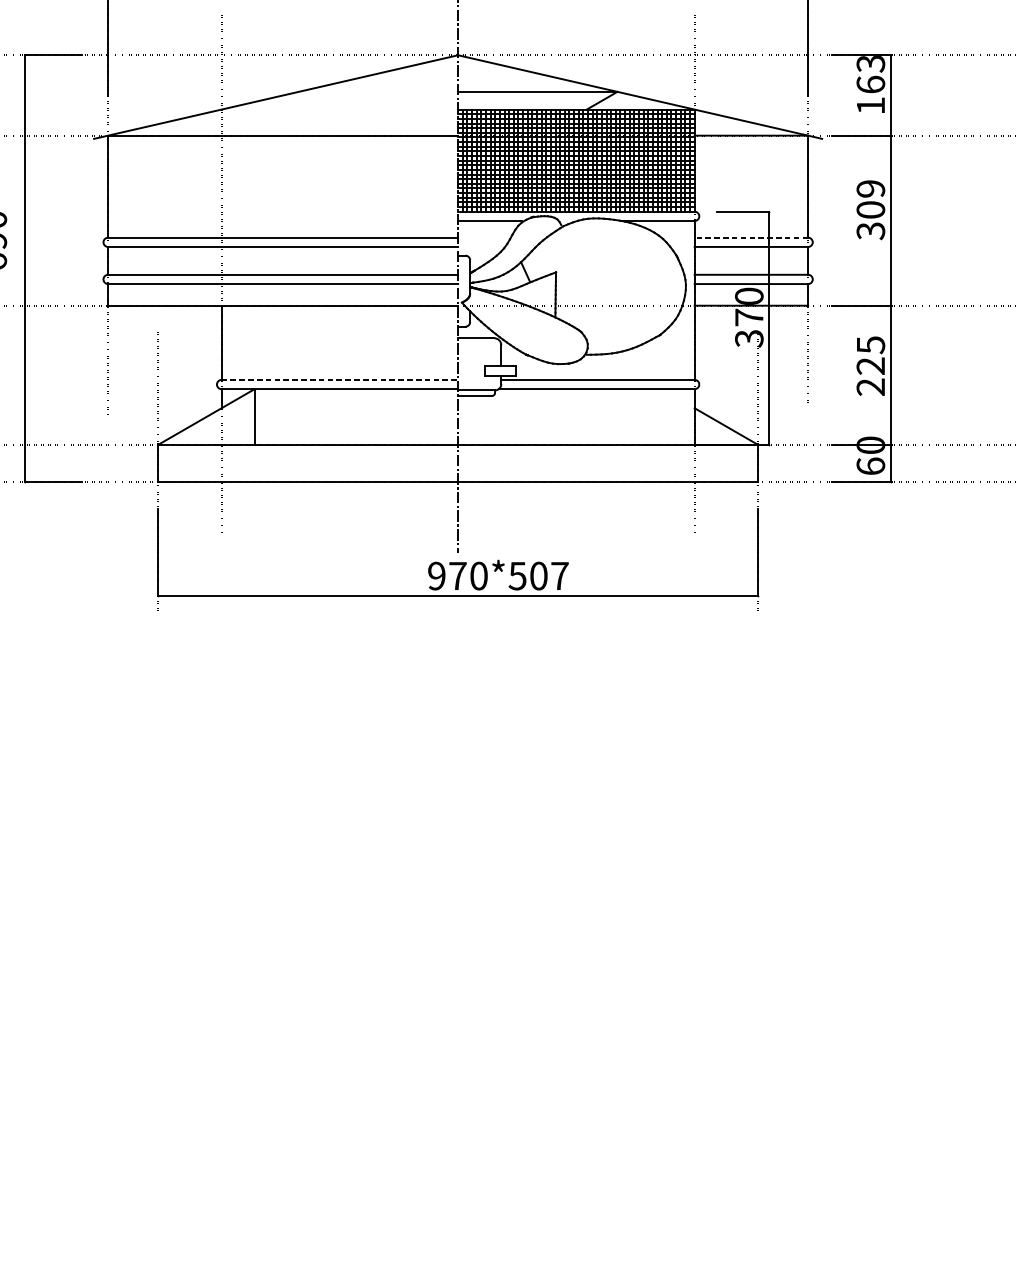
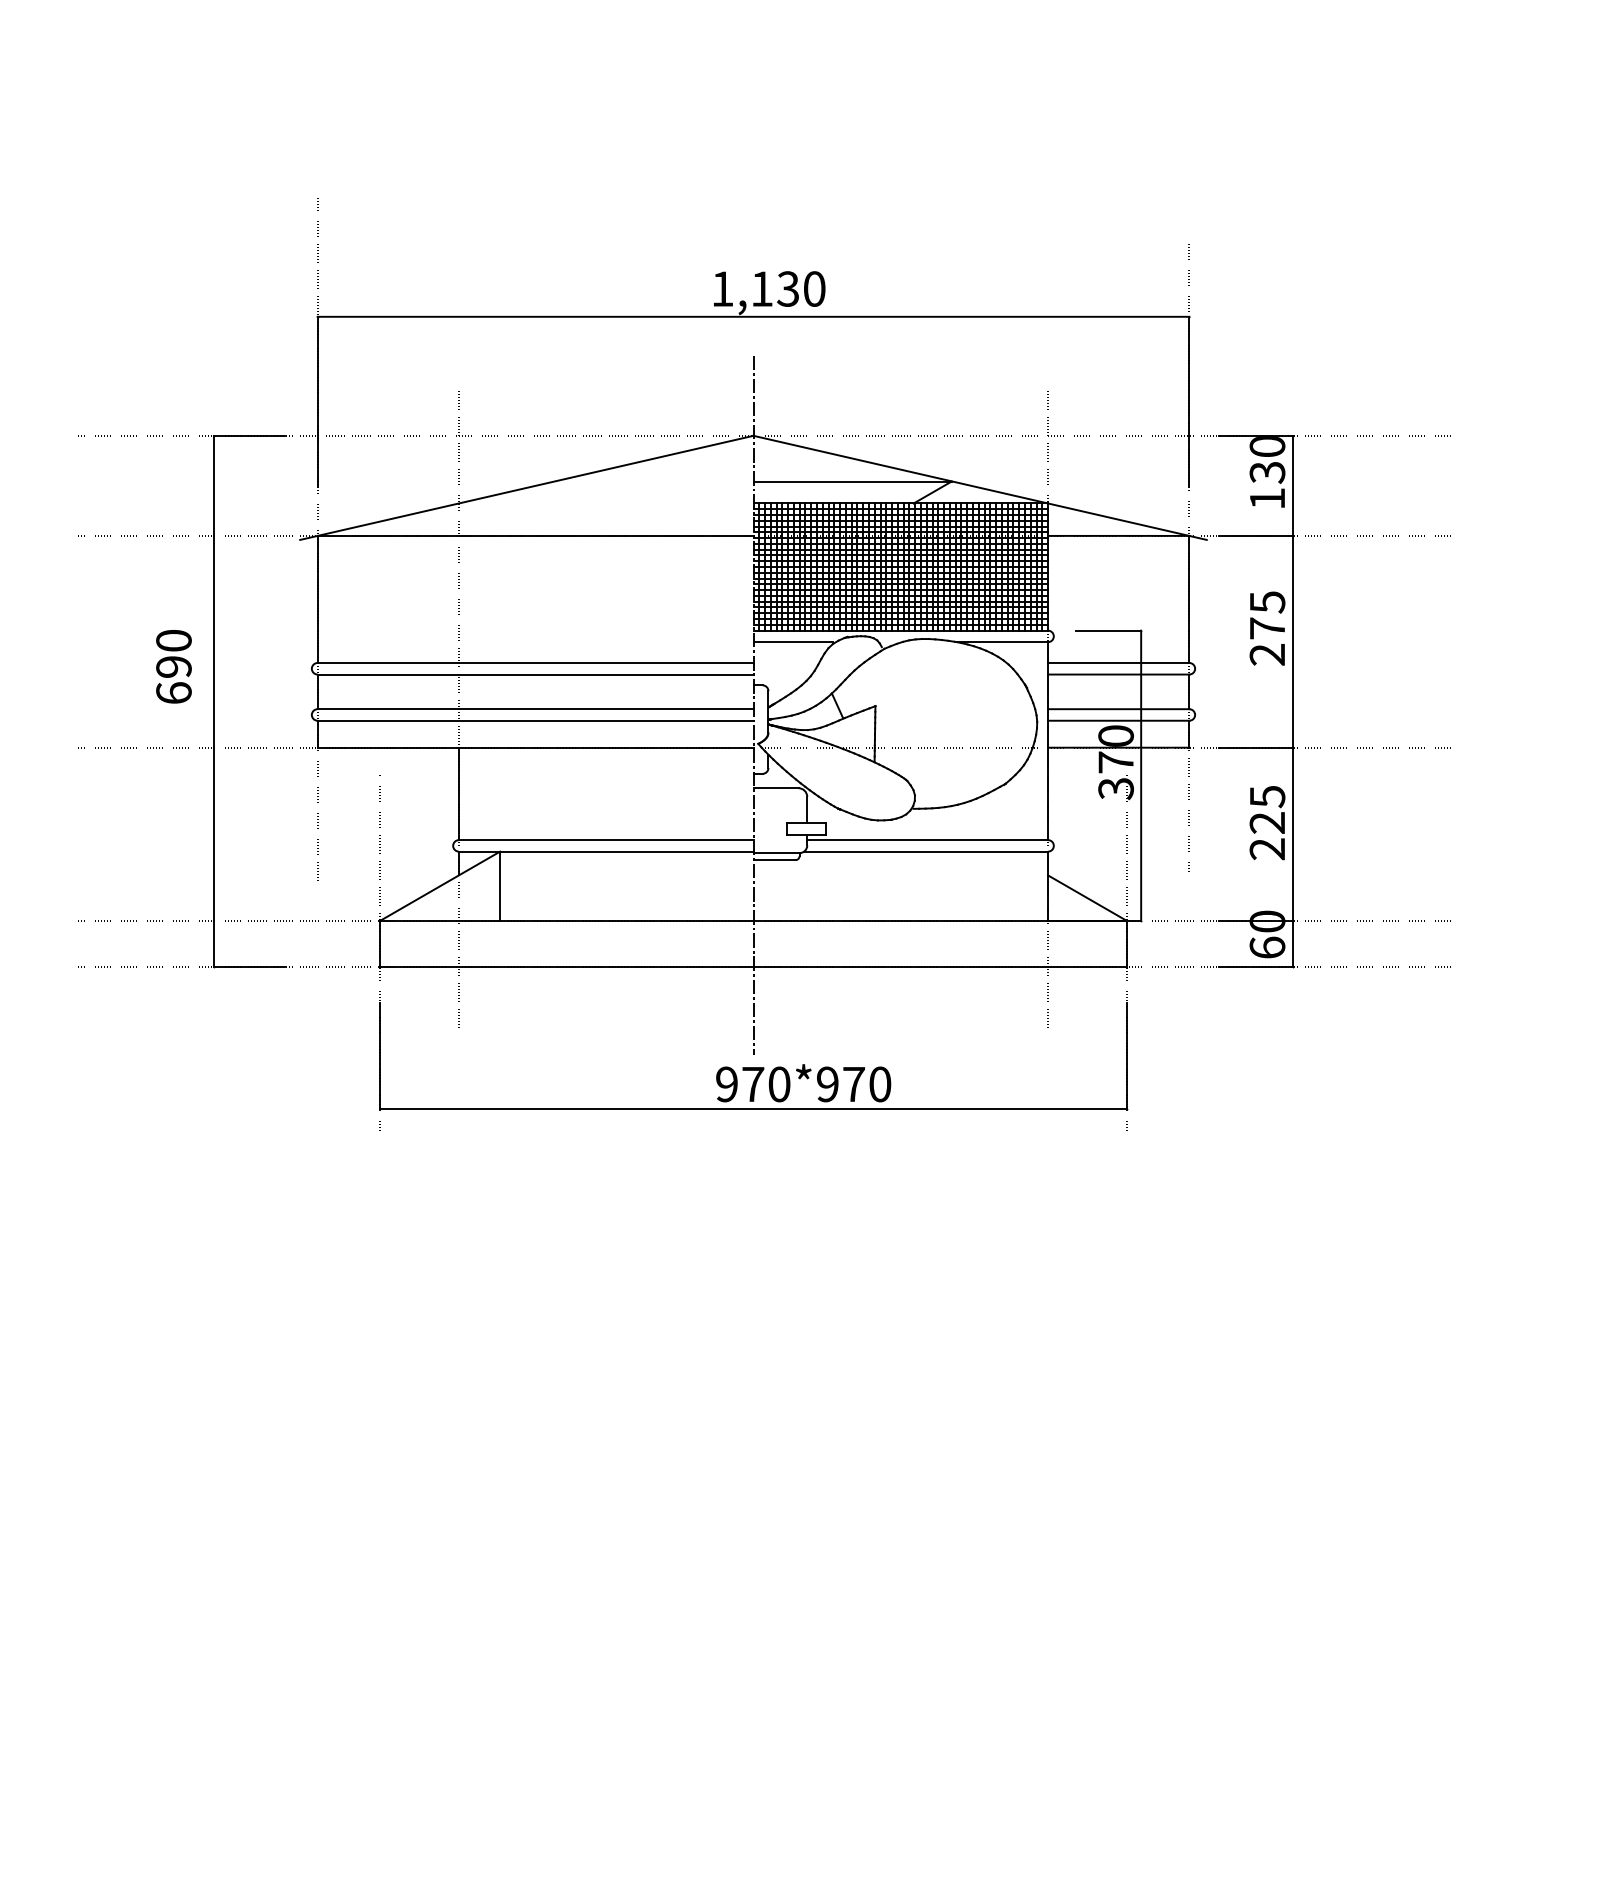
text: (870, 75) -> (1267, 460), 163 -> 130
text: (870, 209) -> (1267, 628), 309 -> 275
line: (751, 237) -> (1118, 662), dashed -> solid
line: (340, 380) -> (606, 840), dashed -> solid
text: (538, 576) -> (853, 1084), 970*507 -> 970*970

